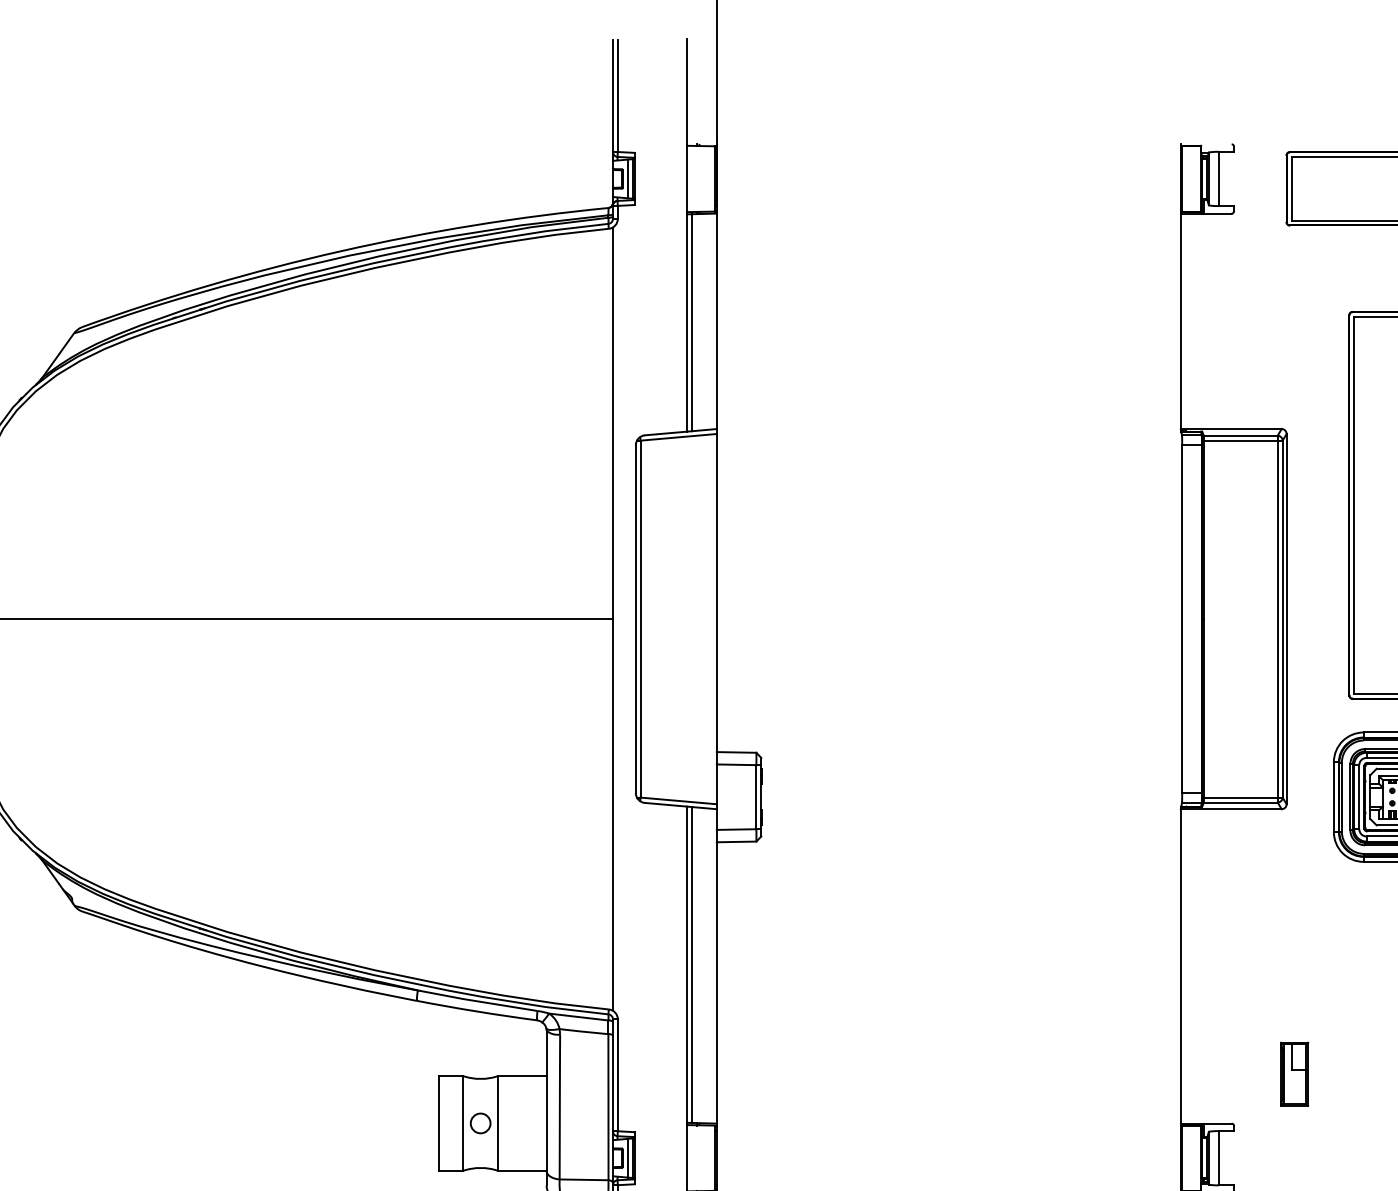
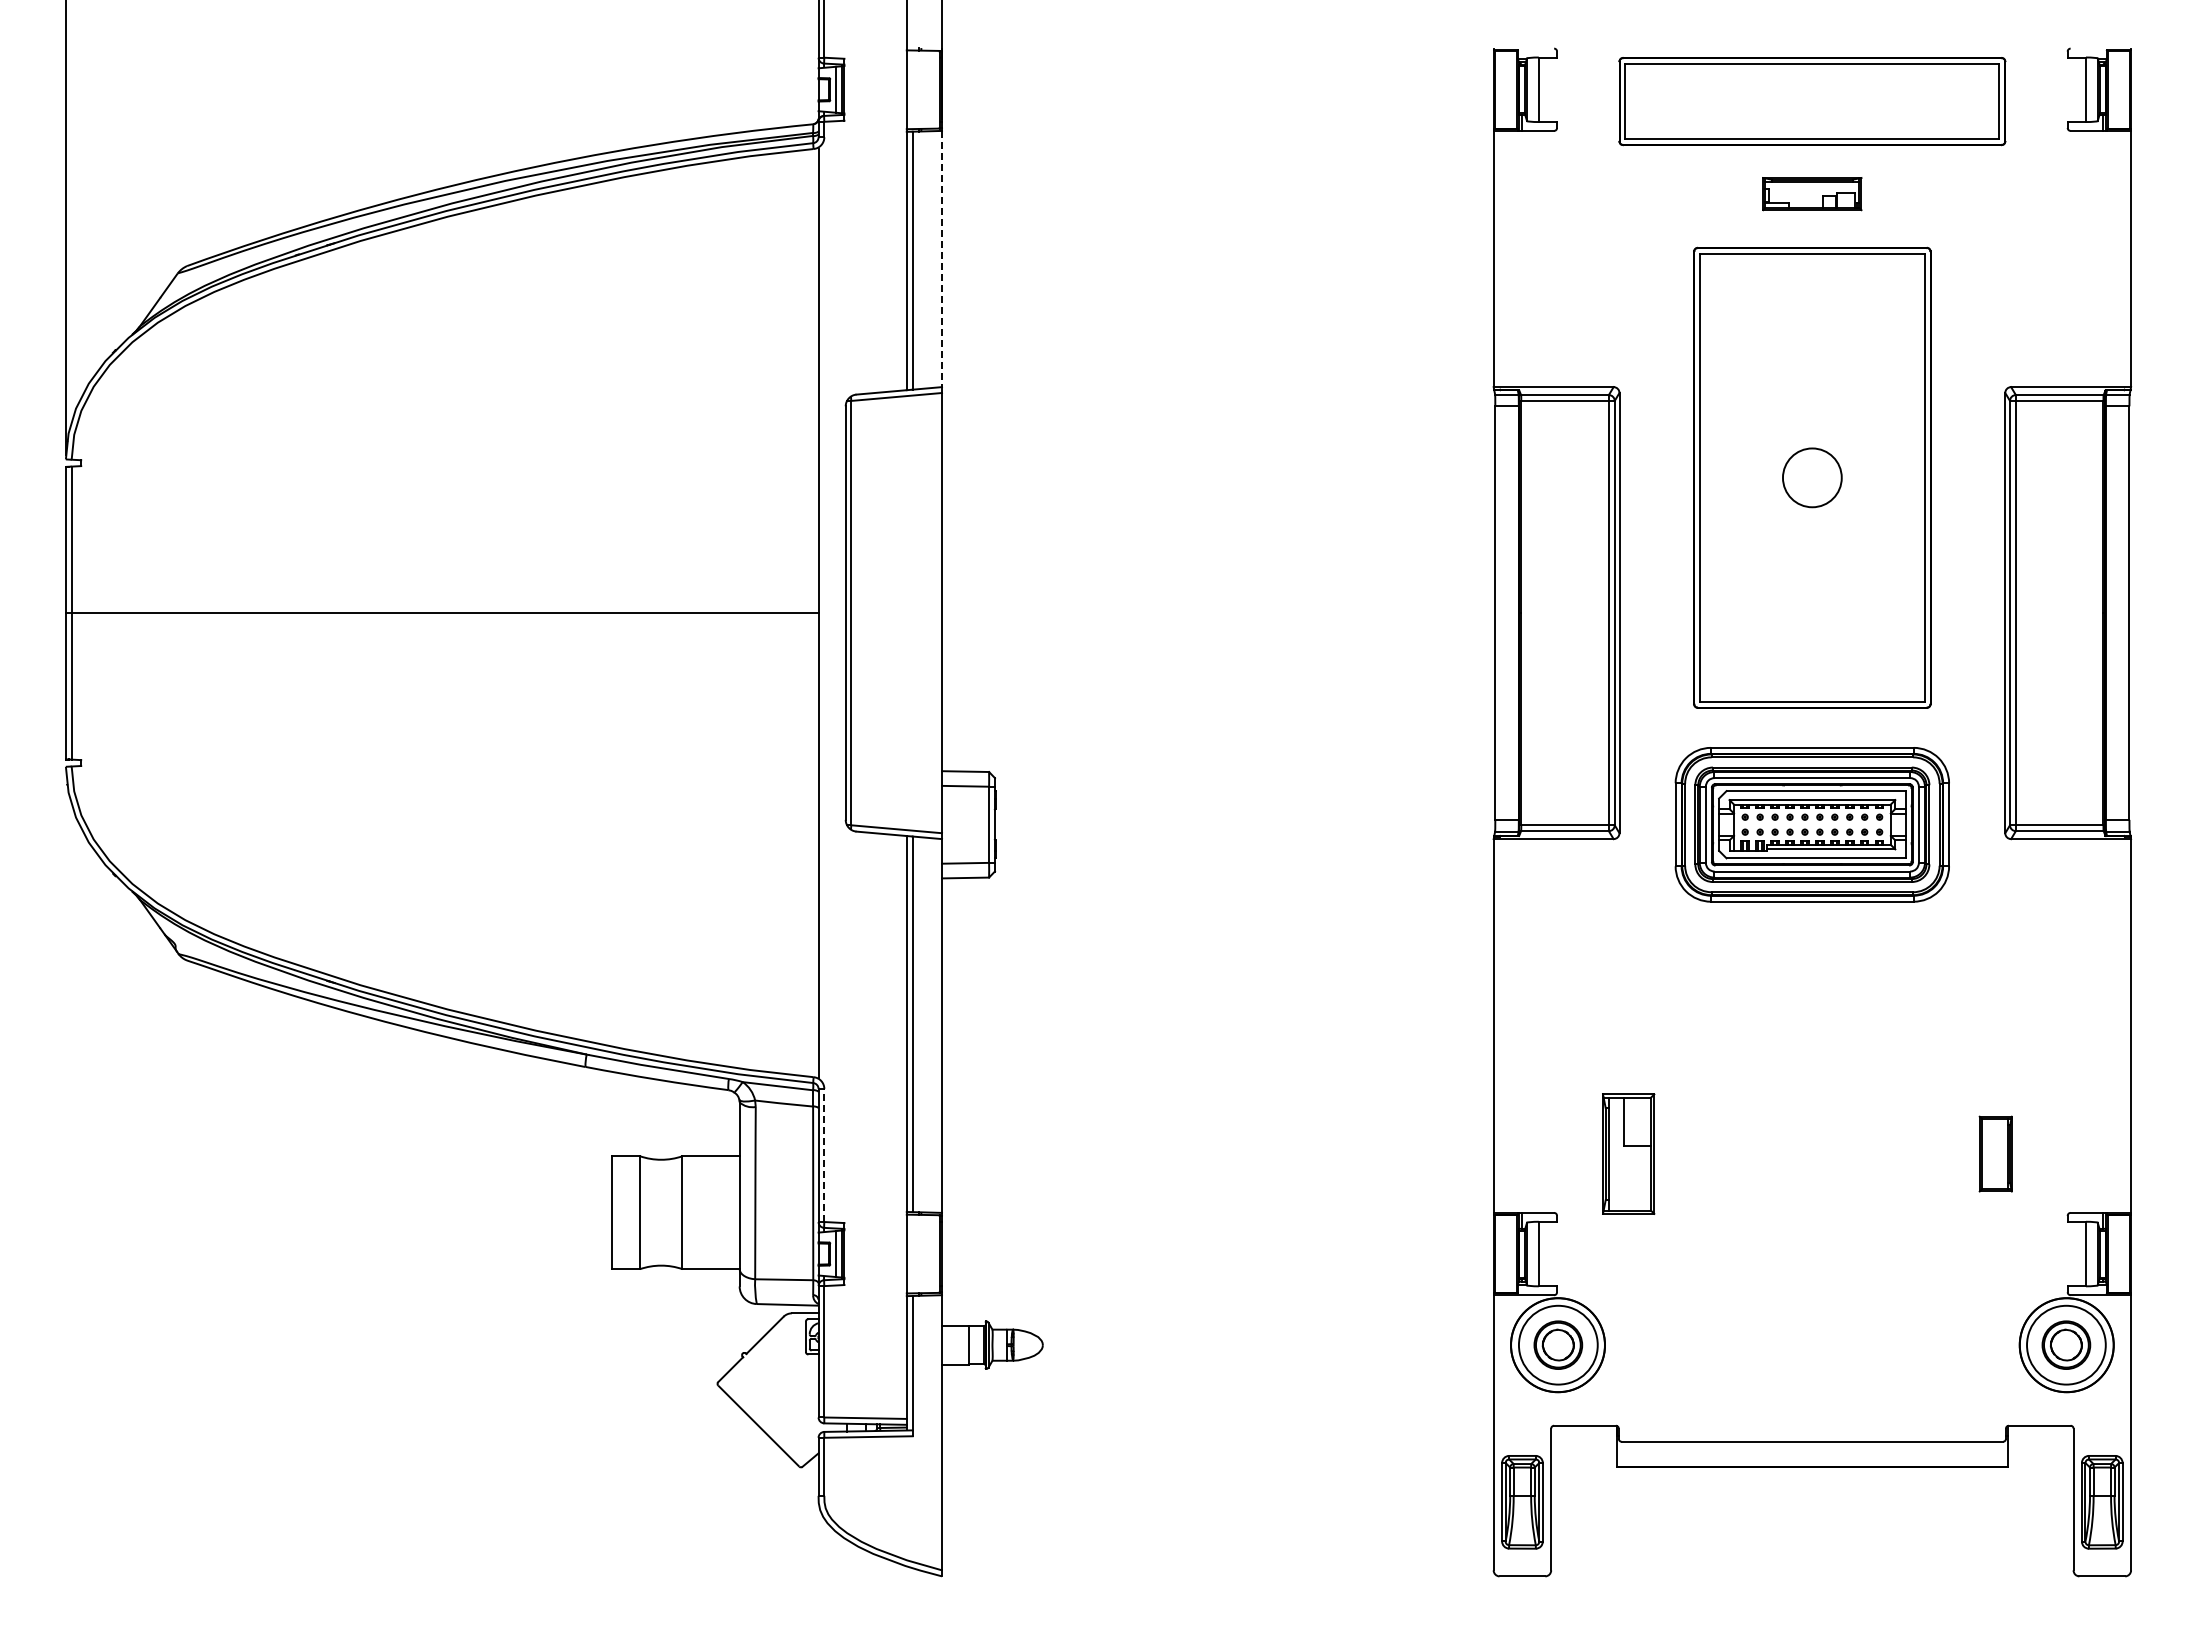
line: (717, 321) -> (942, 259), solid -> dashed
part: (1295, 1073) -> (1629, 1153), size x1.6
line: (617, 1075) -> (824, 1155), solid -> dashed
circle: (480, 1123) -> (660, 1212), removed

